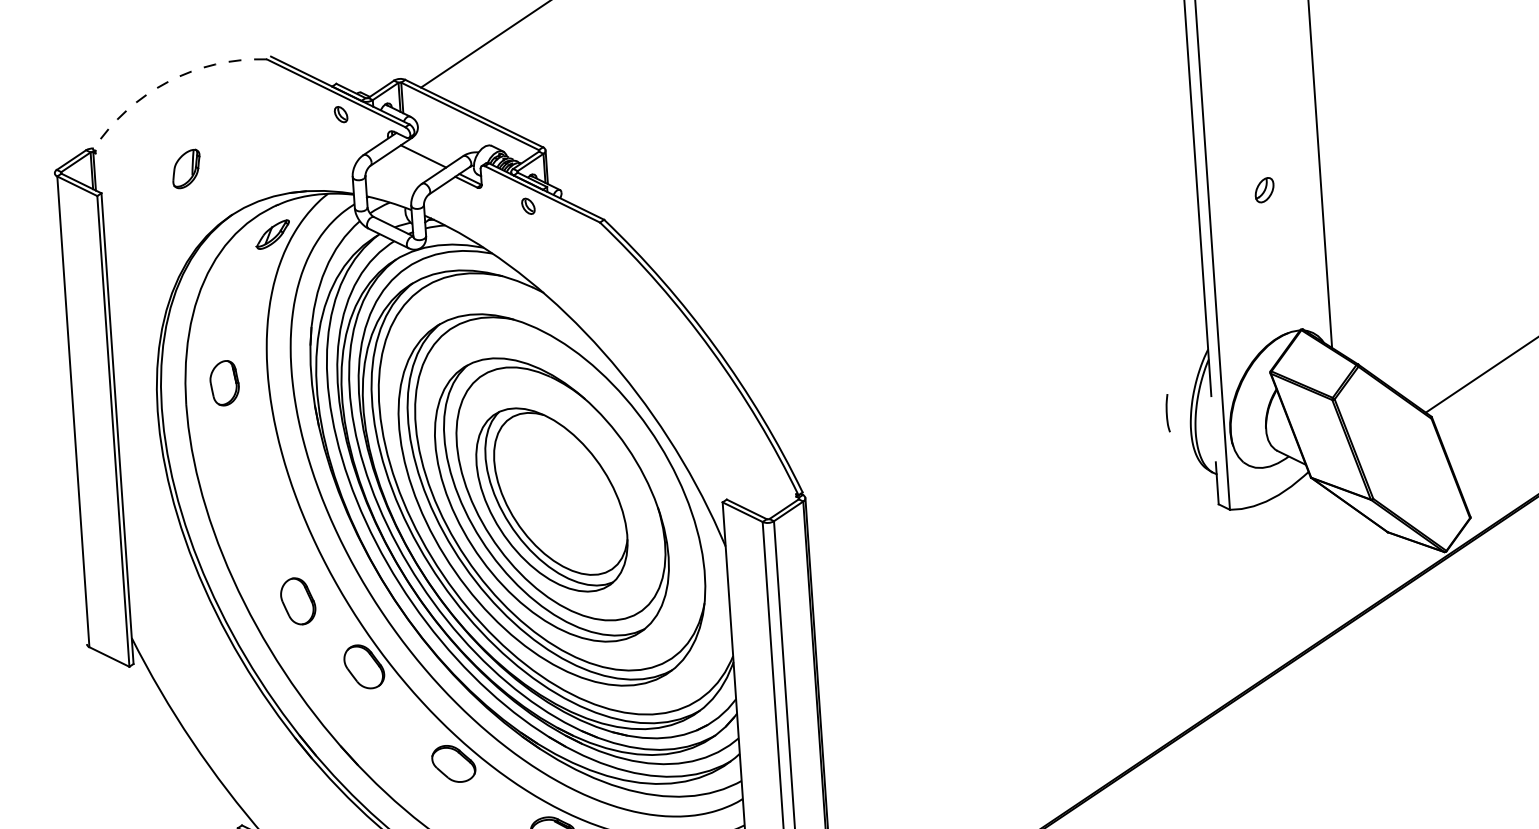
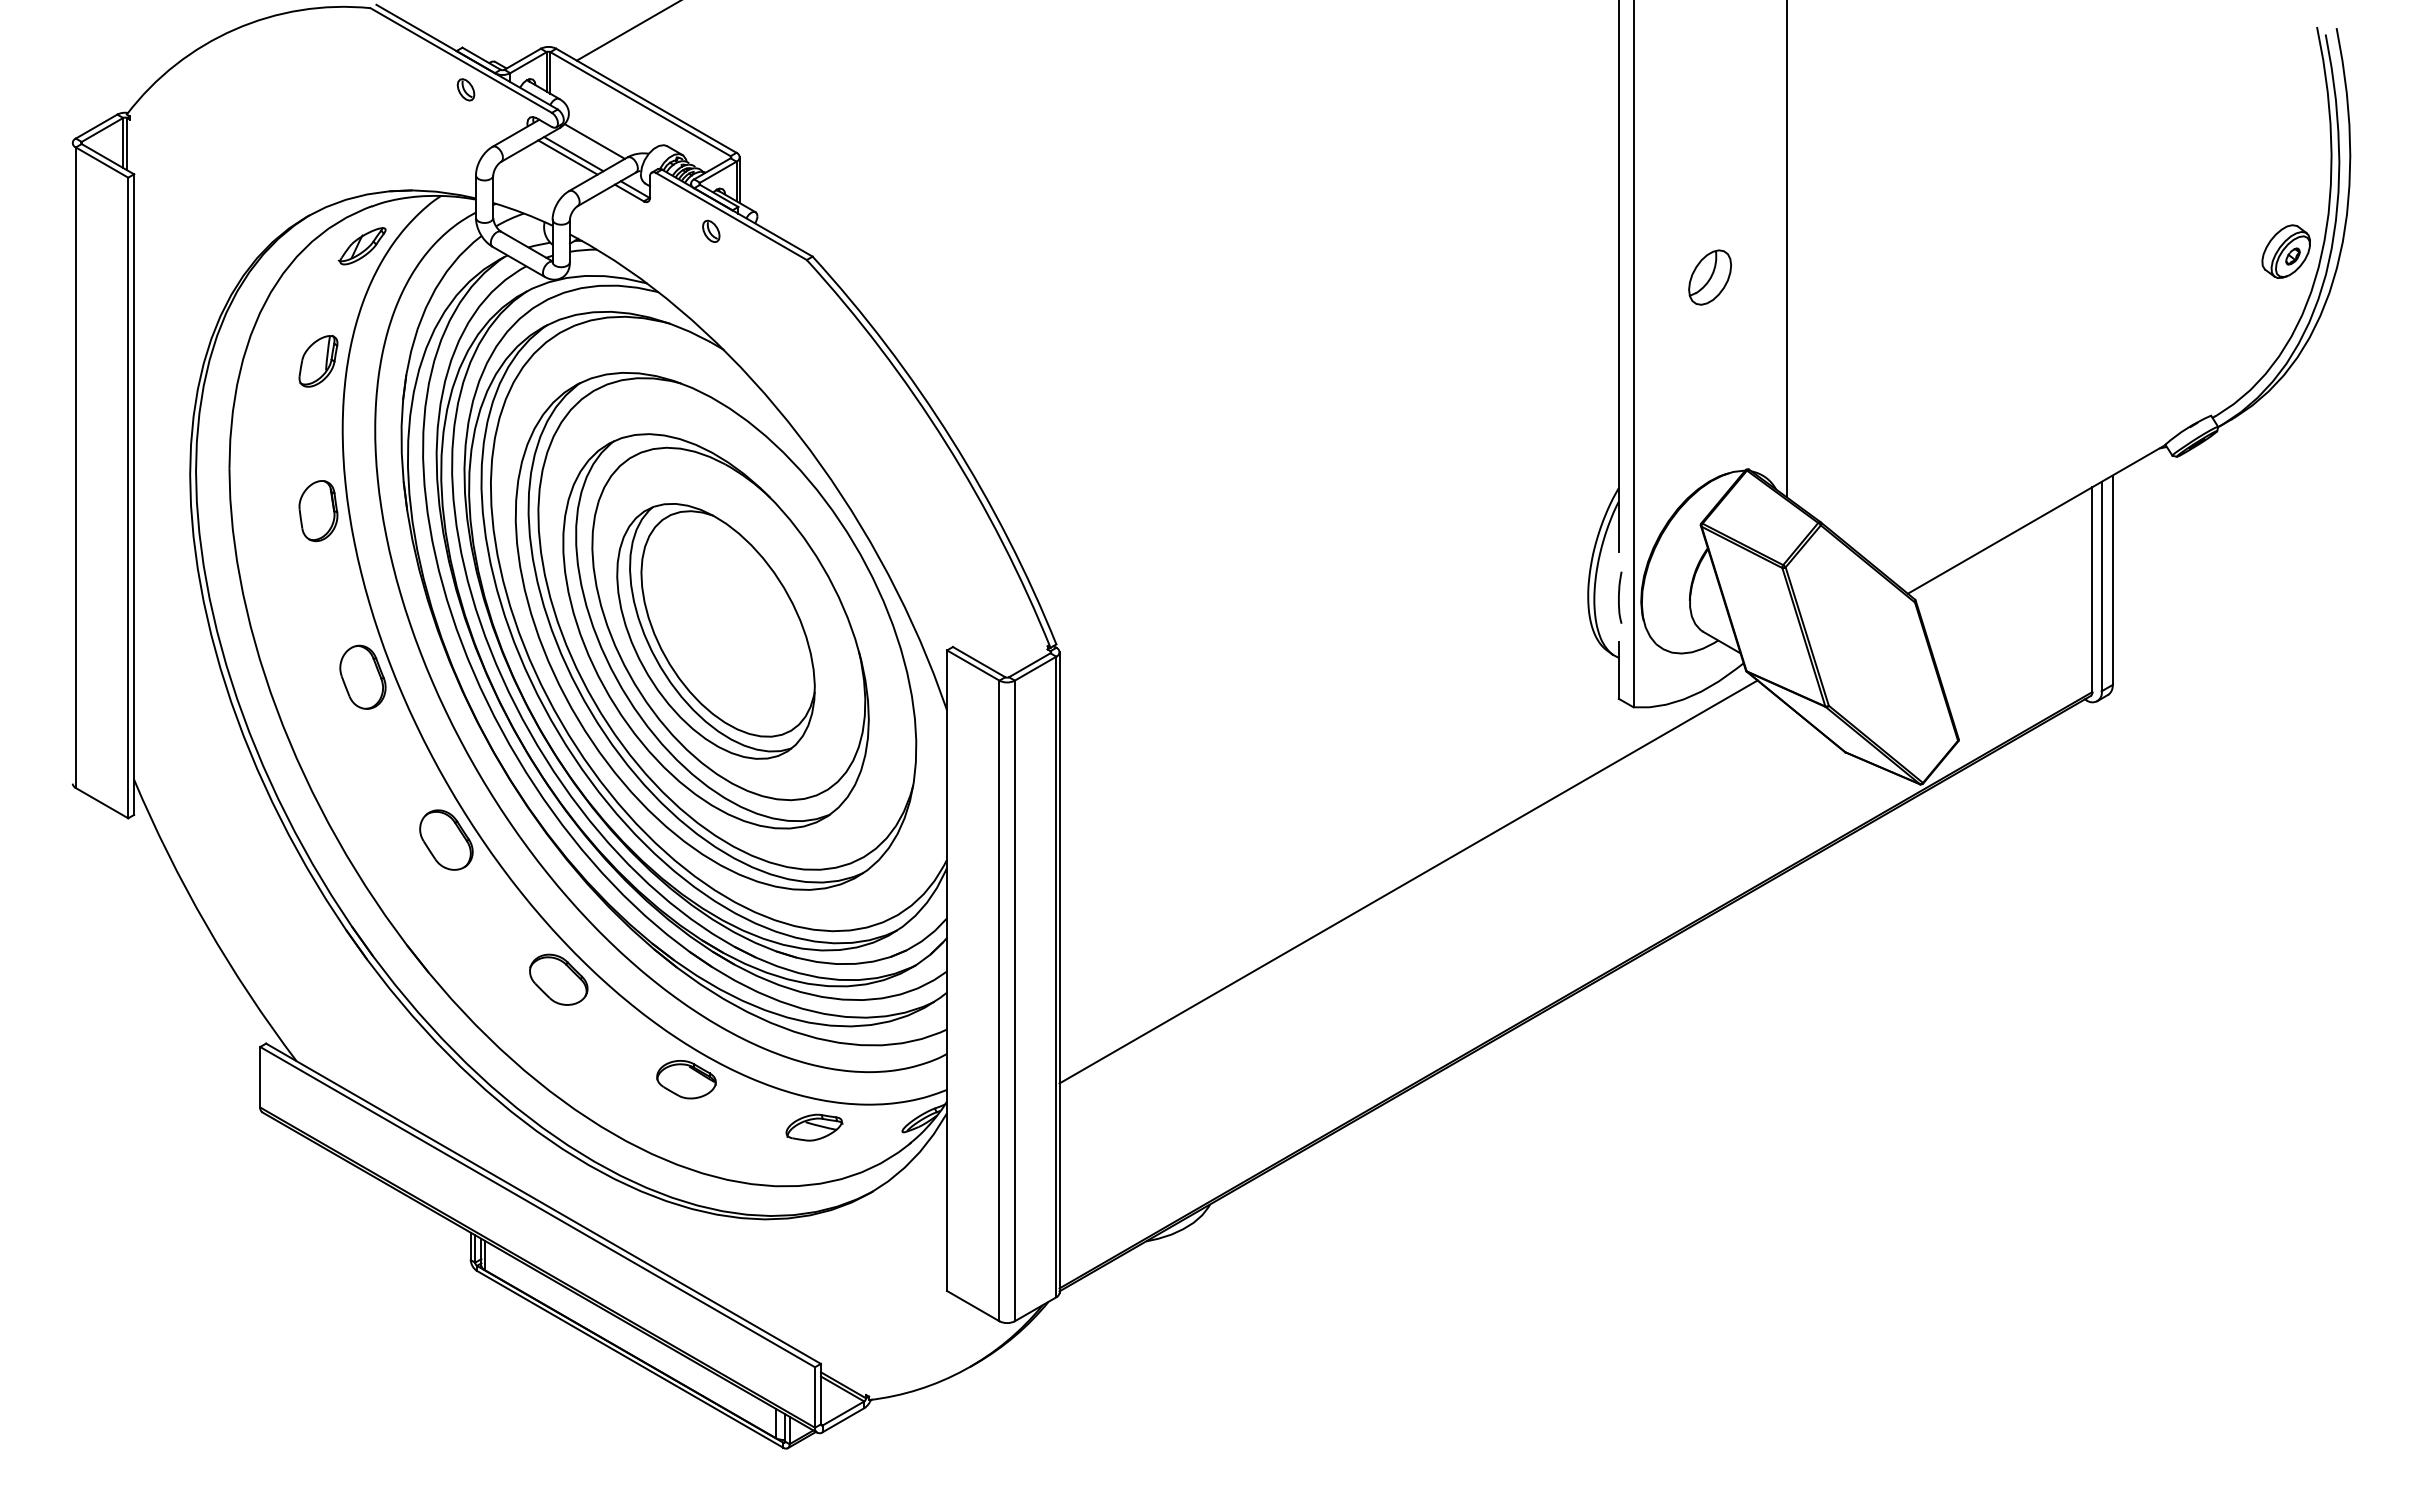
arc: (167, 81) -> (234, 29), dashed -> solid
line: (438, 145) -> (594, 140), added
line: (419, 159) -> (567, 157), added
part: (186, 168) -> (318, 360), moved
part: (1264, 190) -> (1709, 277), size x1.67
part: (224, 383) -> (318, 511), moved
curve: (1167, 413) -> (1619, 597), moved
part: (297, 600) -> (362, 676), moved
line: (1073, 649) -> (1408, 881), added

